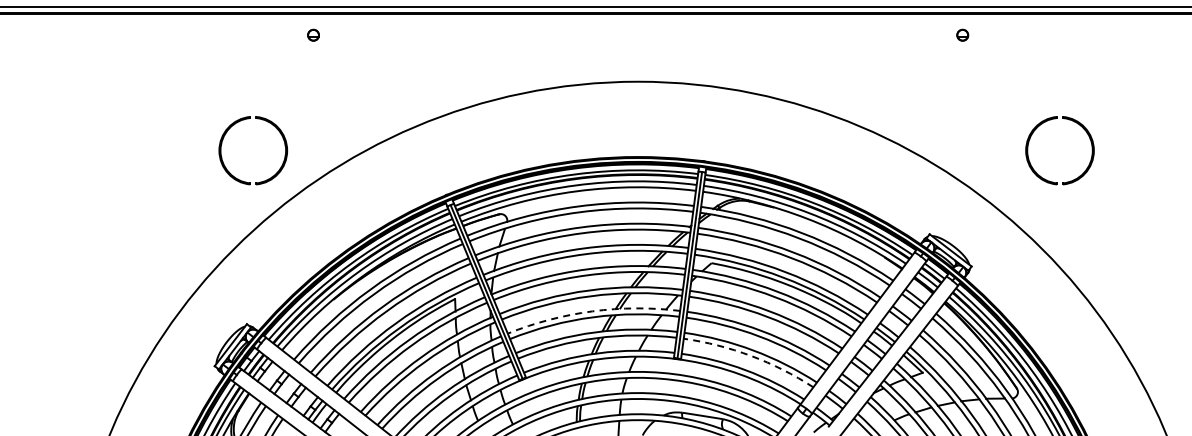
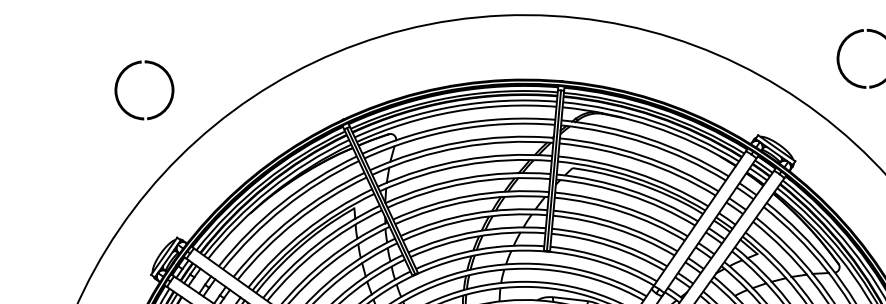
part: (276, 129) -> (163, 71), moved
arc: (592, 311) -> (472, 213), dashed -> solid
arc: (751, 355) -> (610, 245), dashed -> solid

